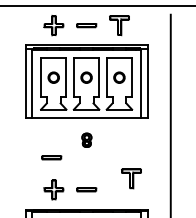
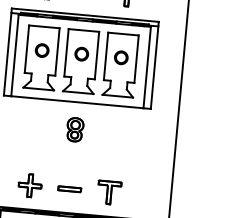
part: (86, 139) -> (74, 128), size x1.43
part: (51, 157) -> (30, 146), removed
part: (131, 178) -> (109, 192), moved

